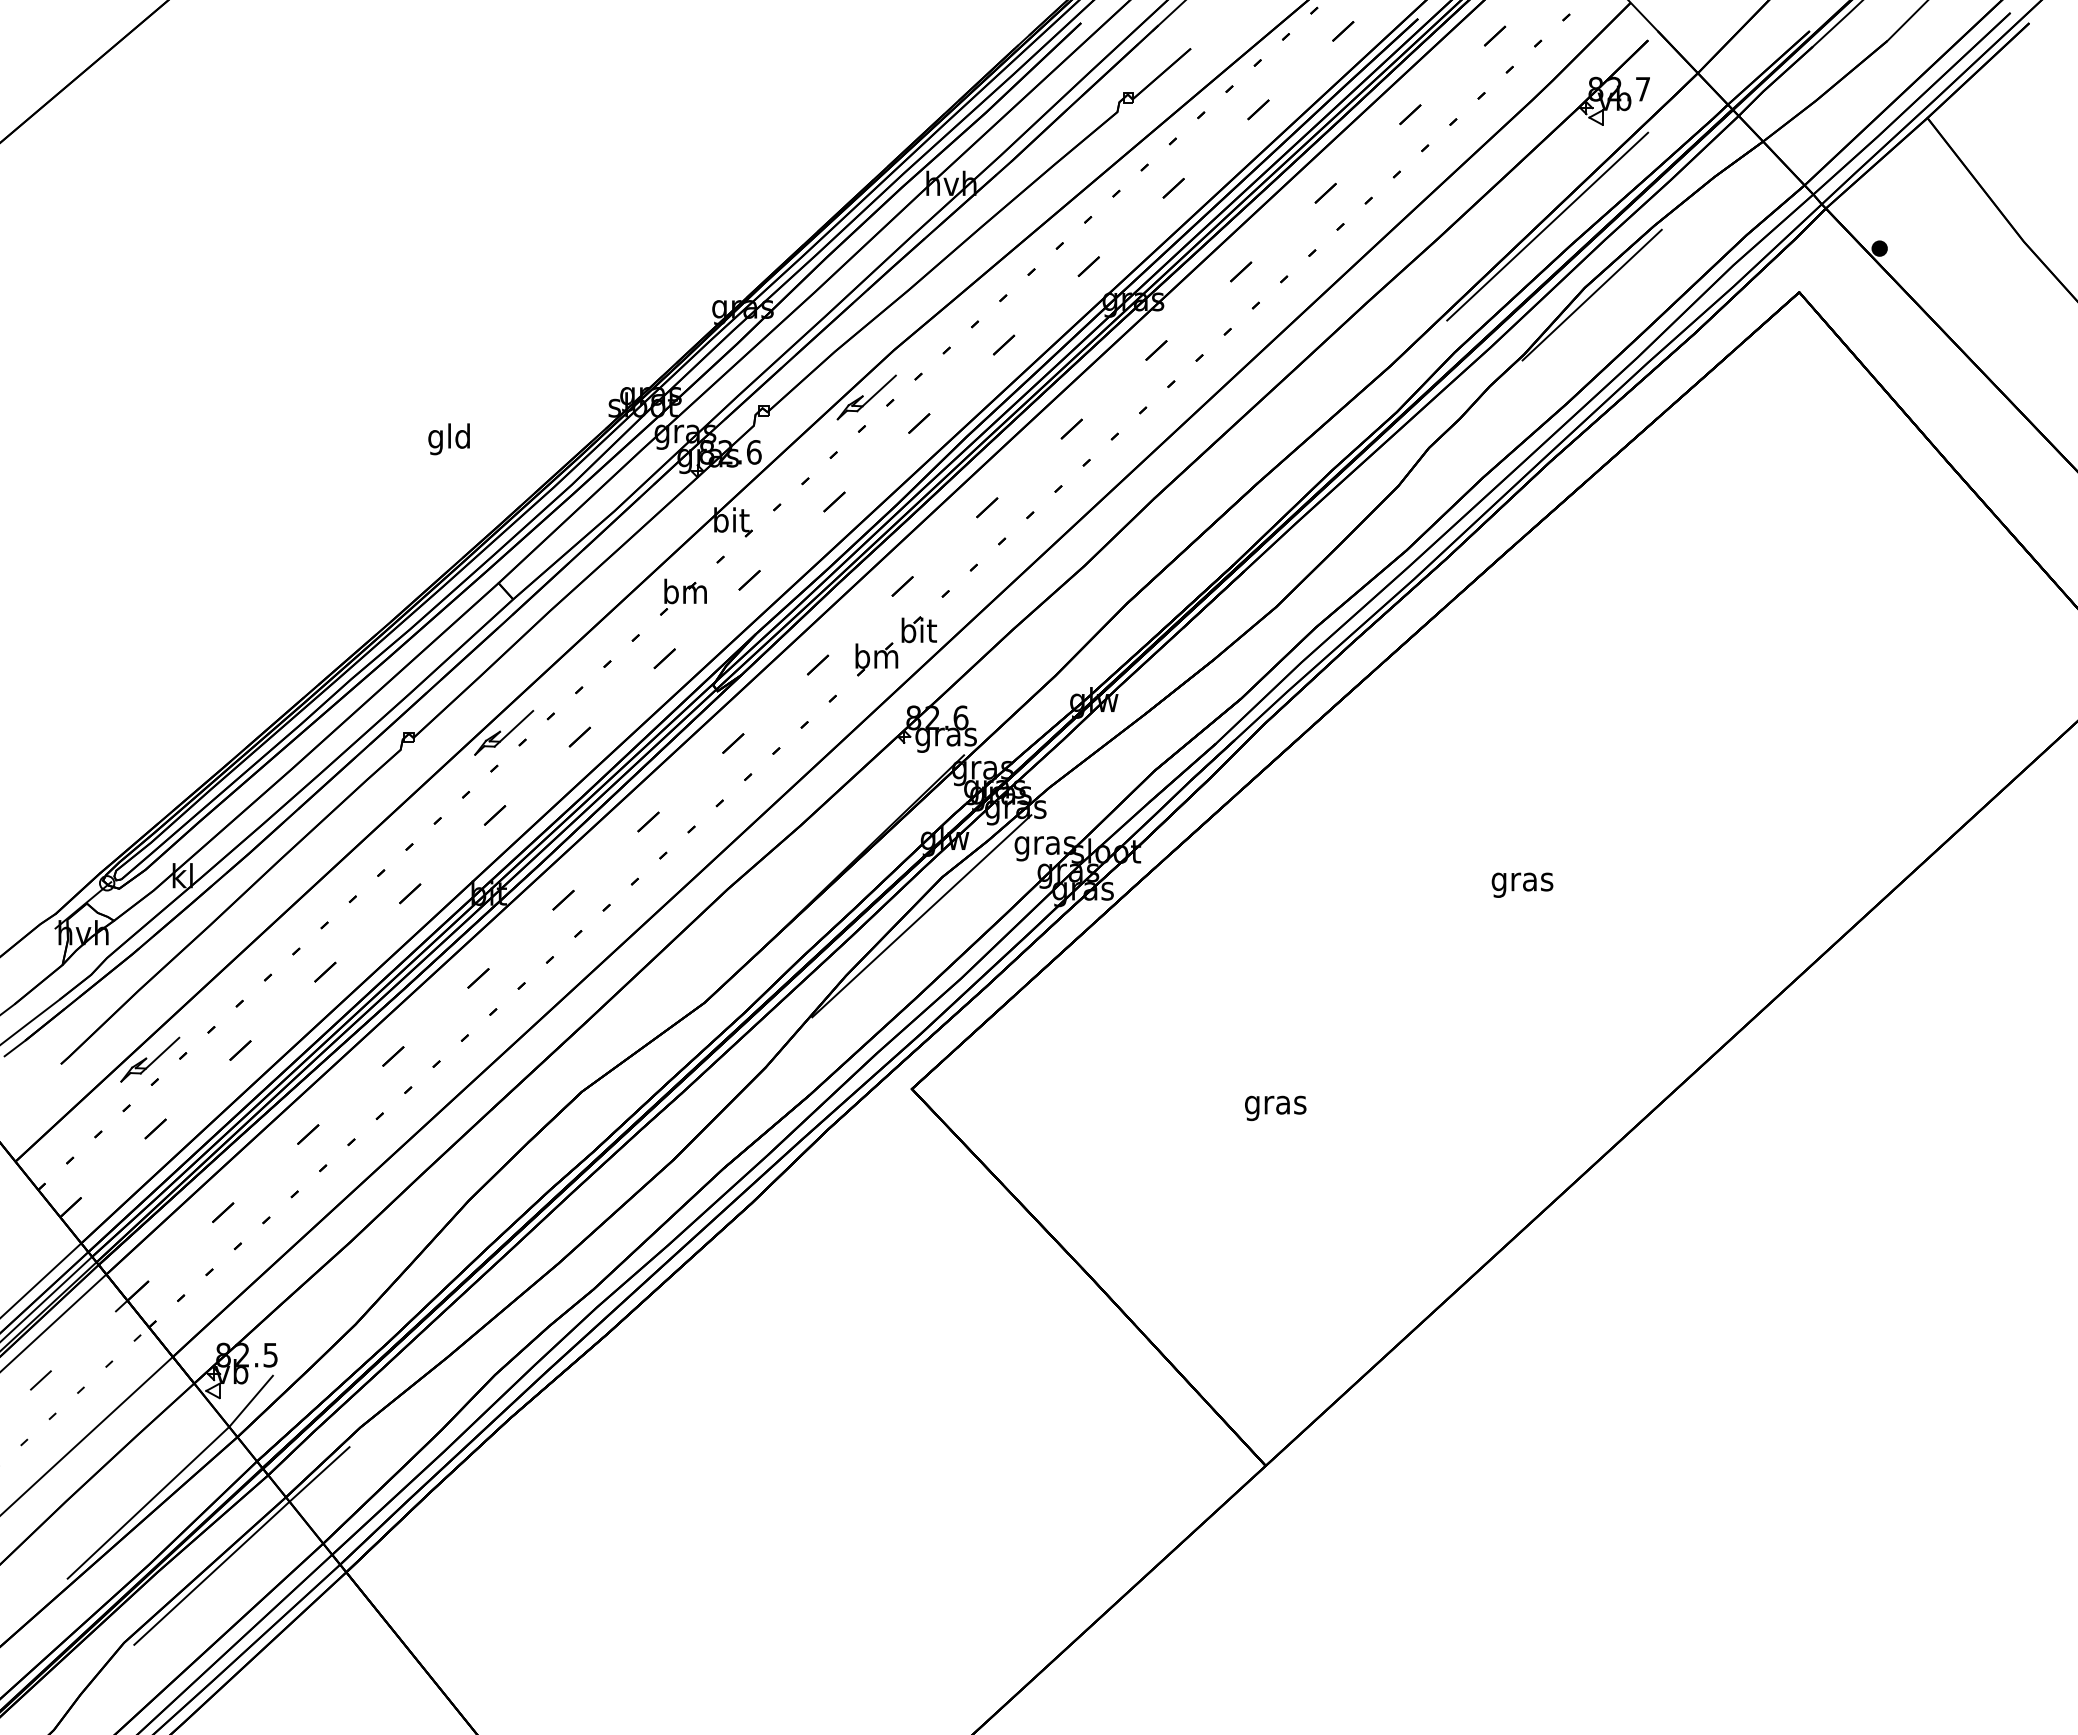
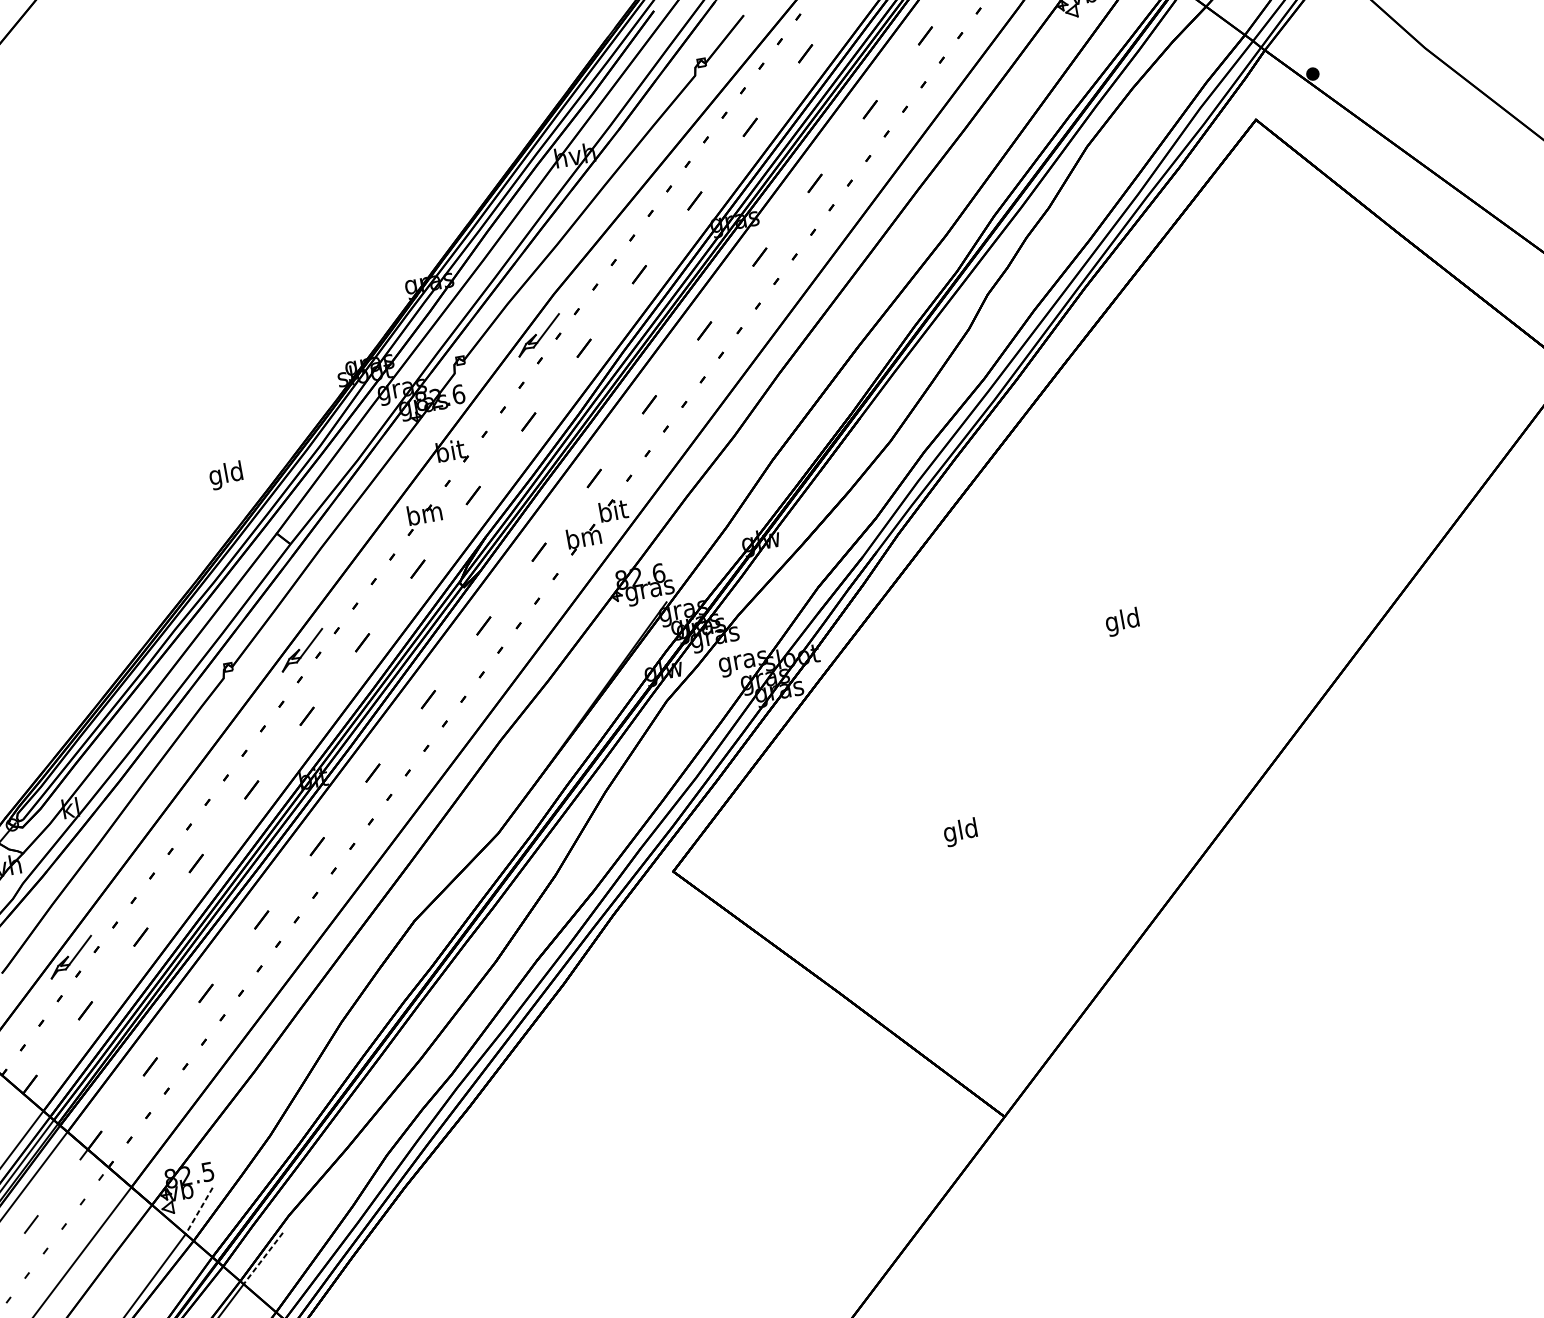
line: (1547, 226) -> (1049, 104), removed
line: (1591, 294) -> (1093, 151), removed
text: (448, 439) -> (225, 475), moved
text: (1522, 881) -> (1122, 621), gras -> gld
line: (921, 916) -> (656, 734), removed
text: (1275, 1105) -> (960, 832), gras -> gld
line: (251, 1401) -> (199, 1210), solid -> dashed
line: (319, 1474) -> (263, 1258), solid -> dashed

